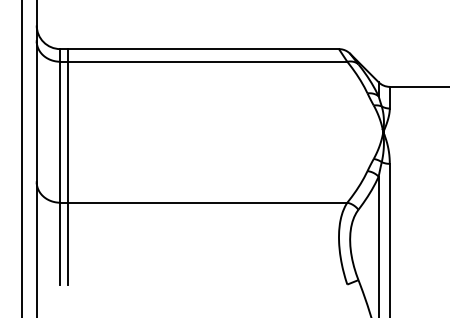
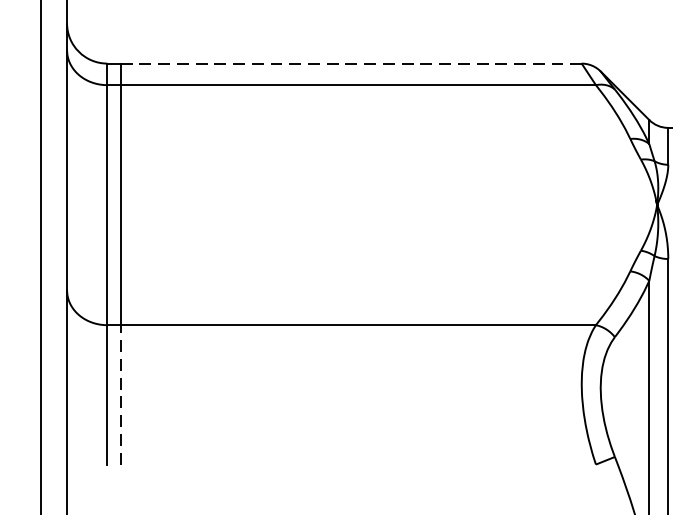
line: (204, 49) -> (352, 64), solid -> dashed
line: (68, 243) -> (121, 394), solid -> dashed

